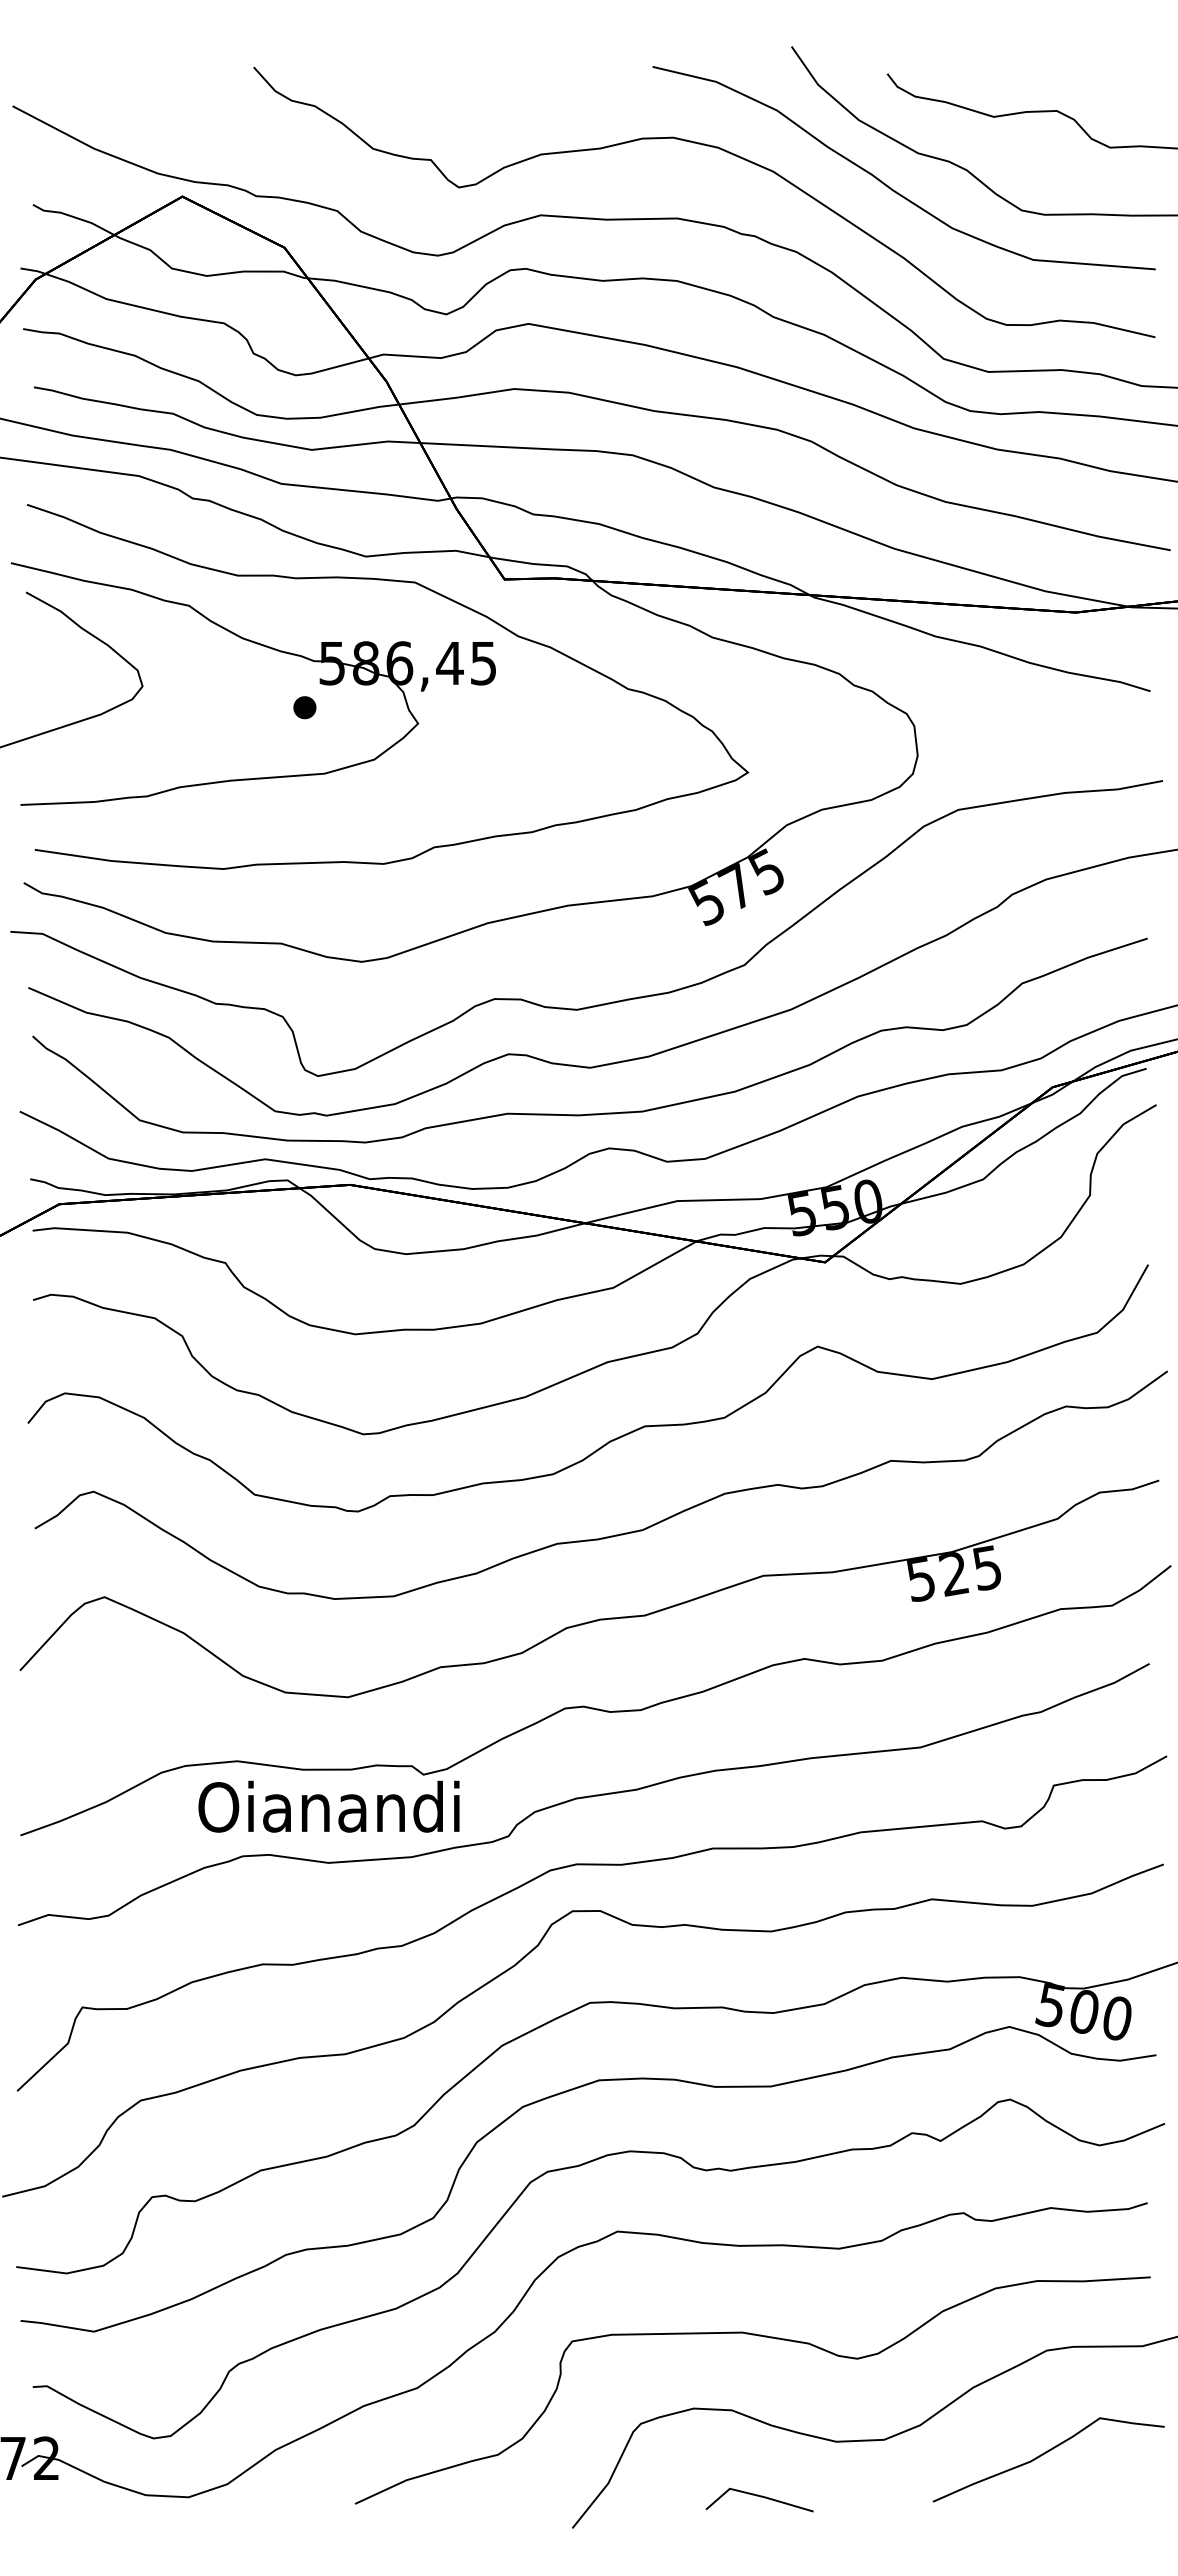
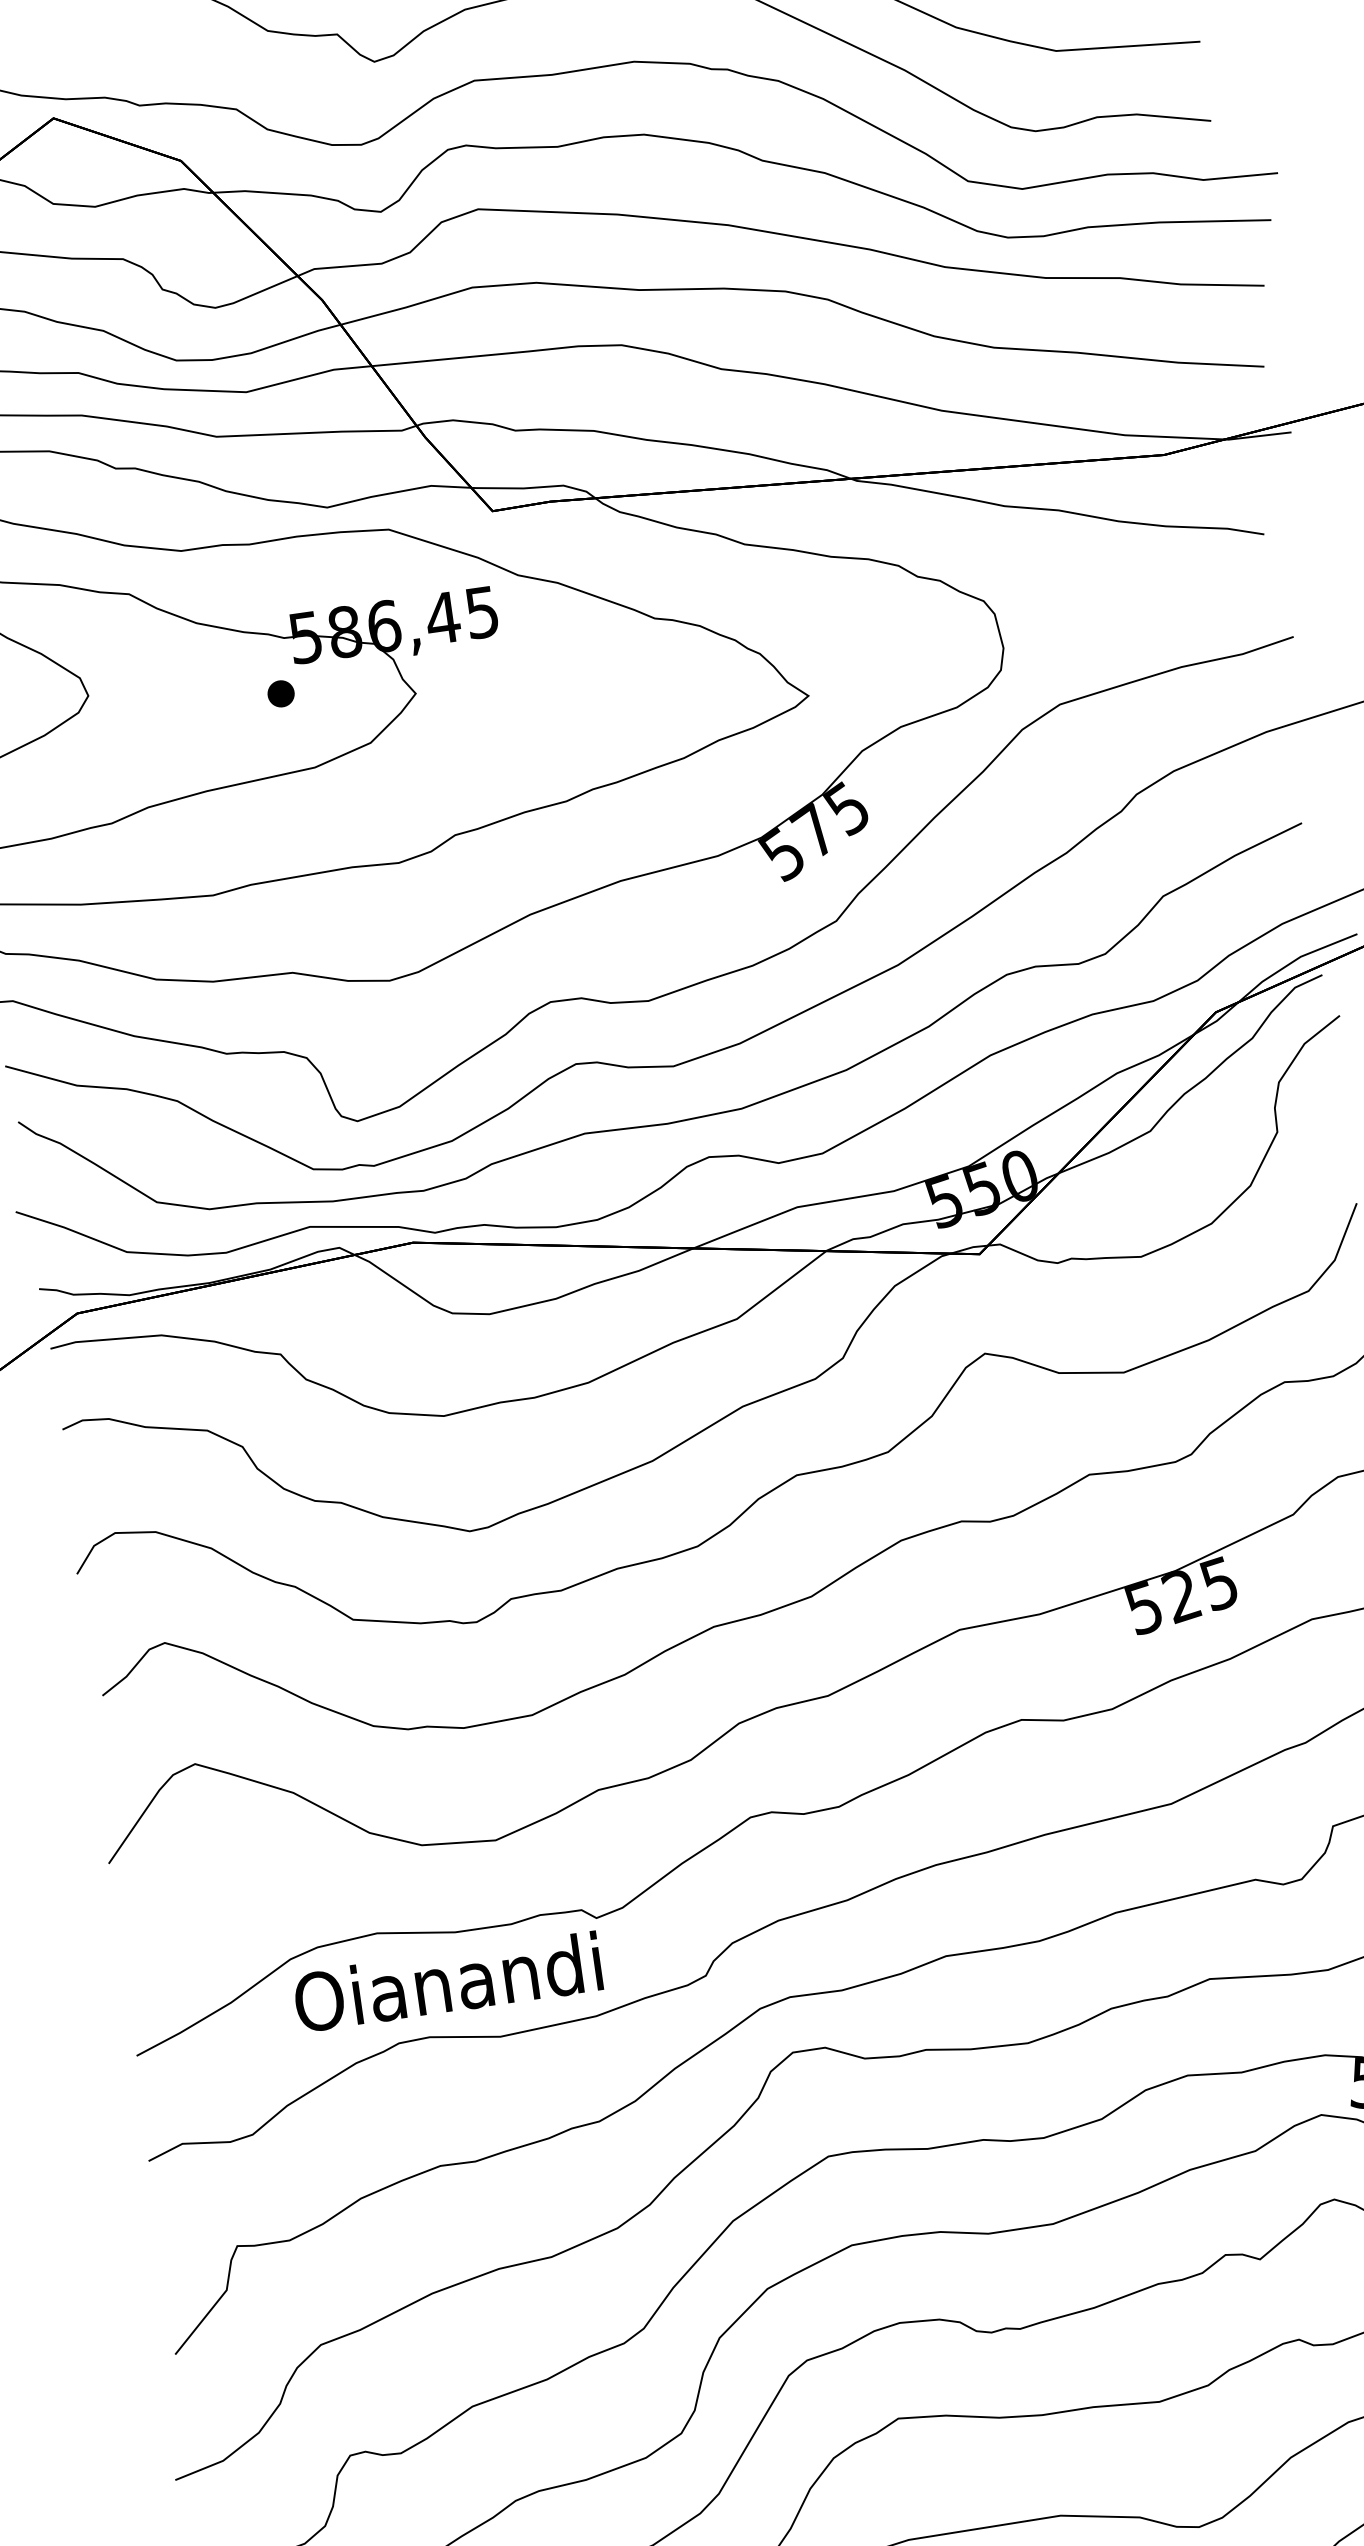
text: (328, 1806) -> (447, 1981), moved

